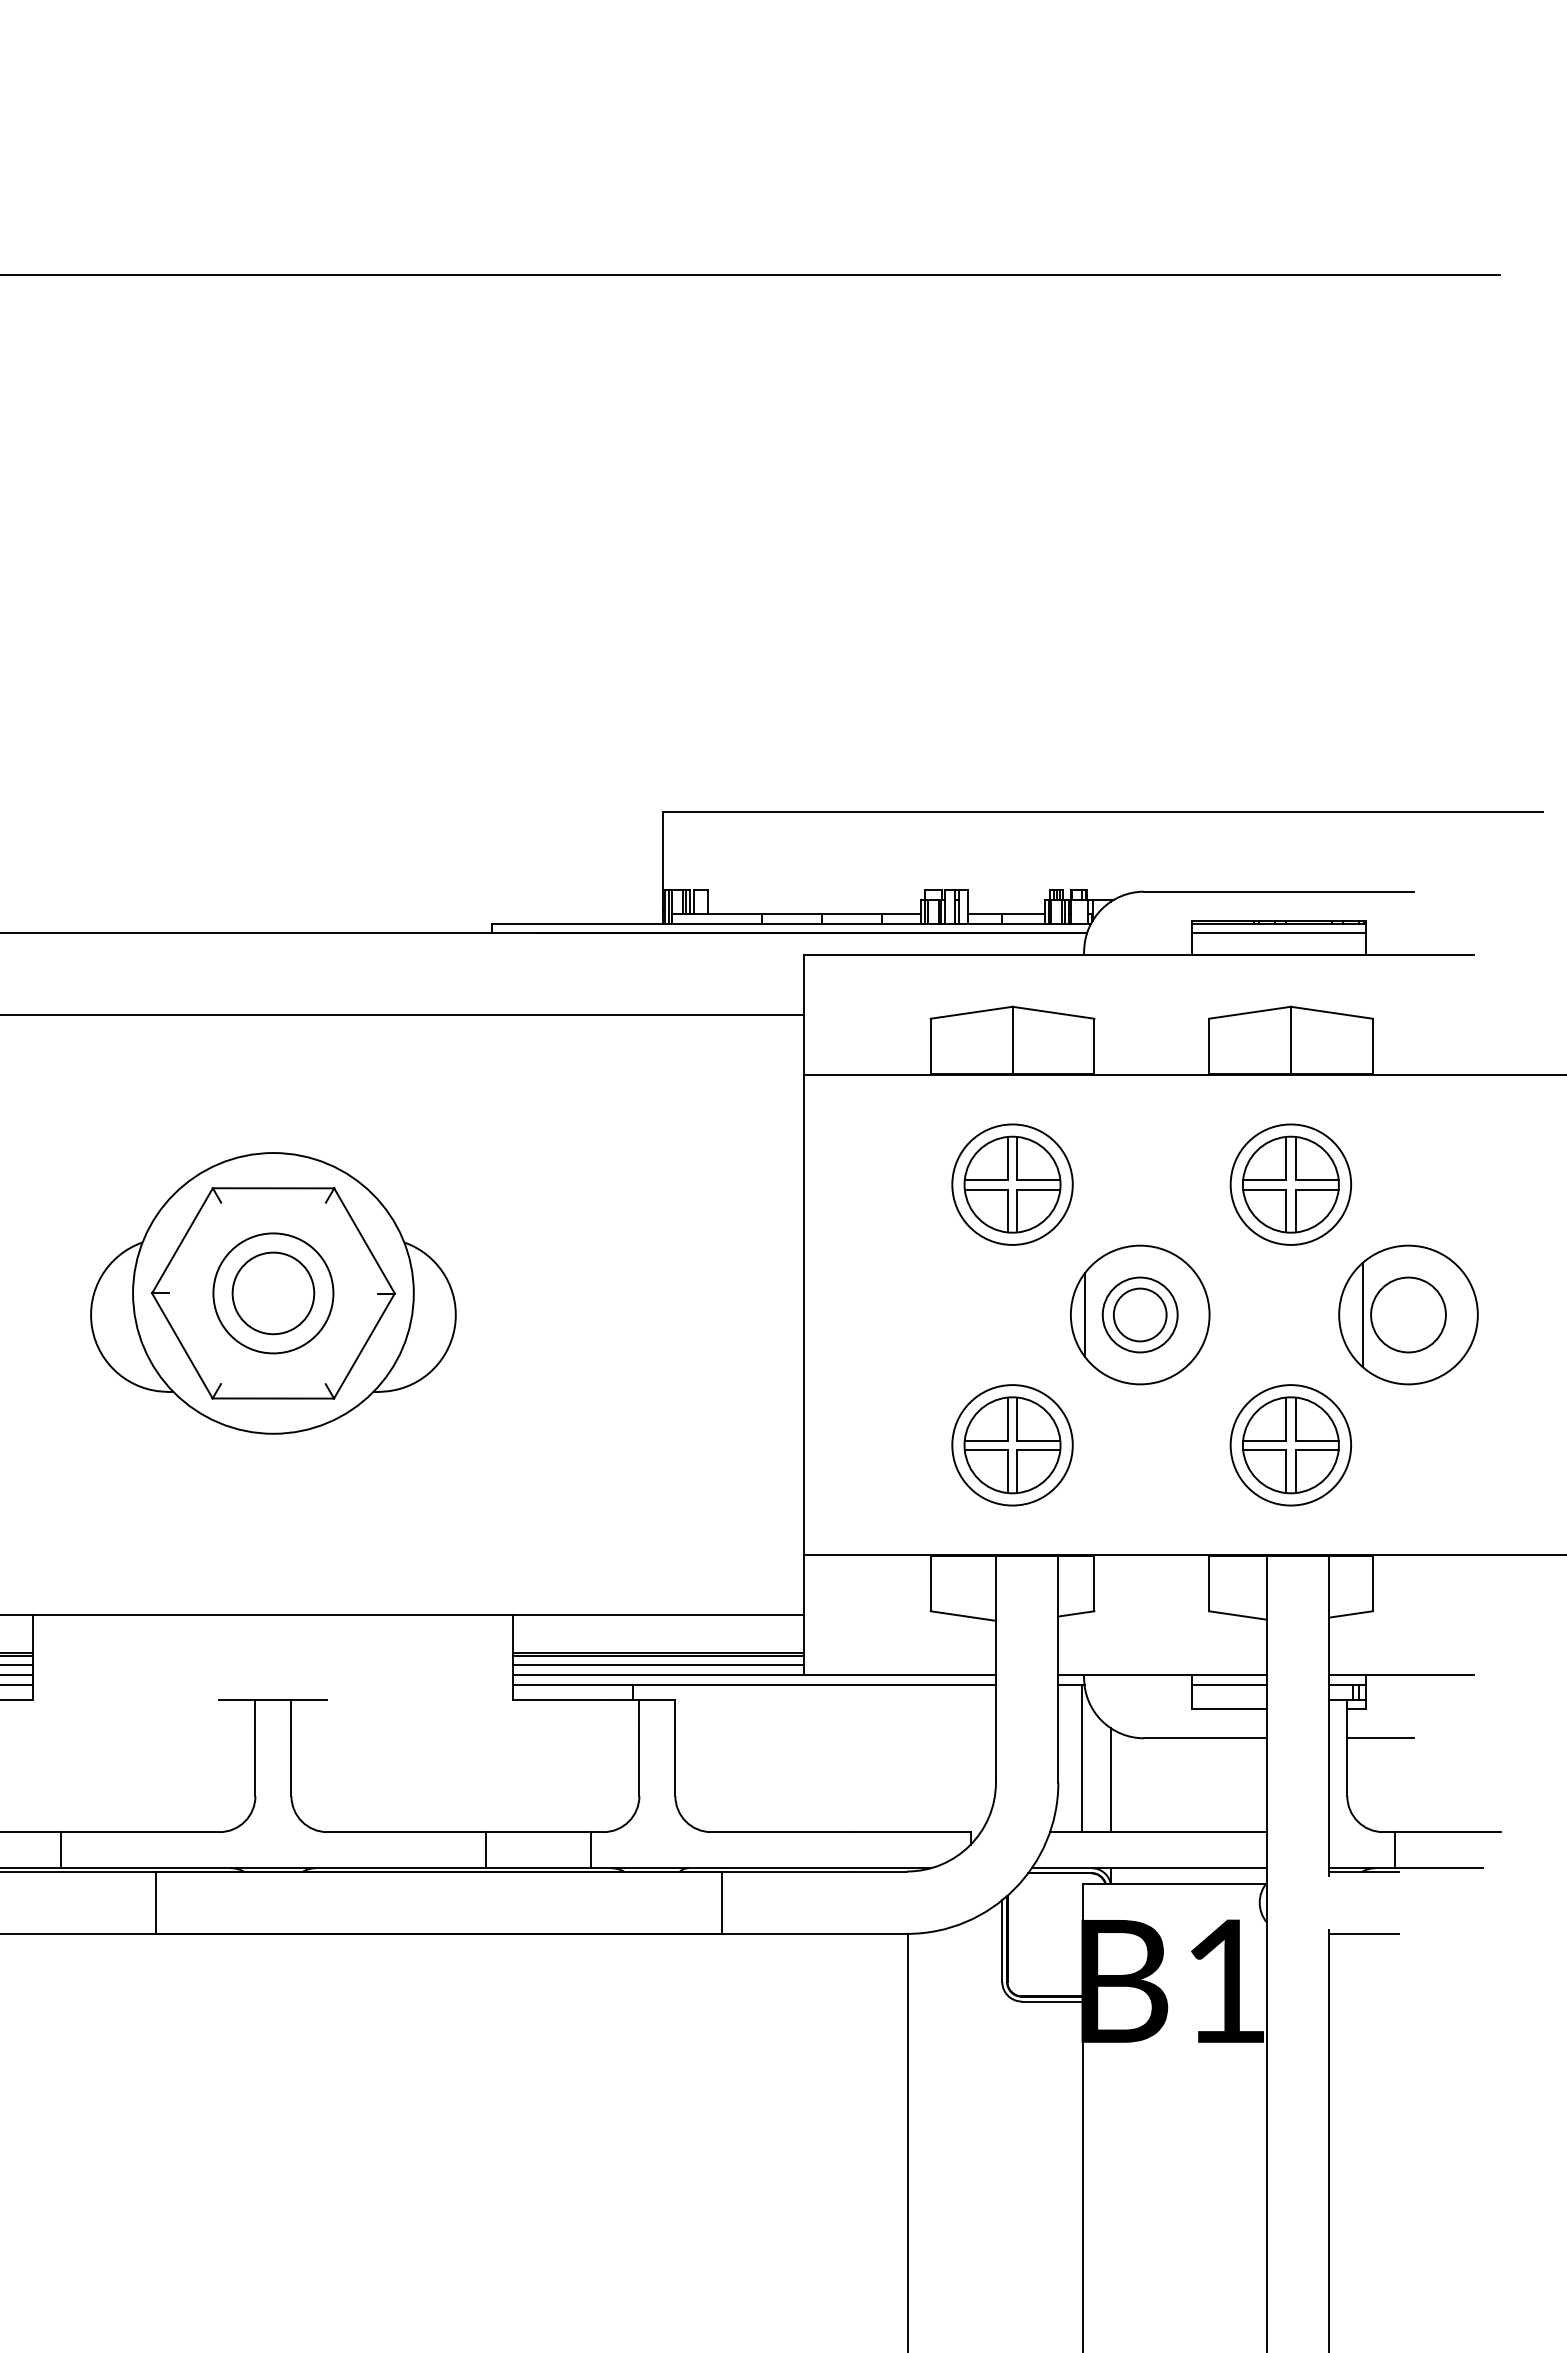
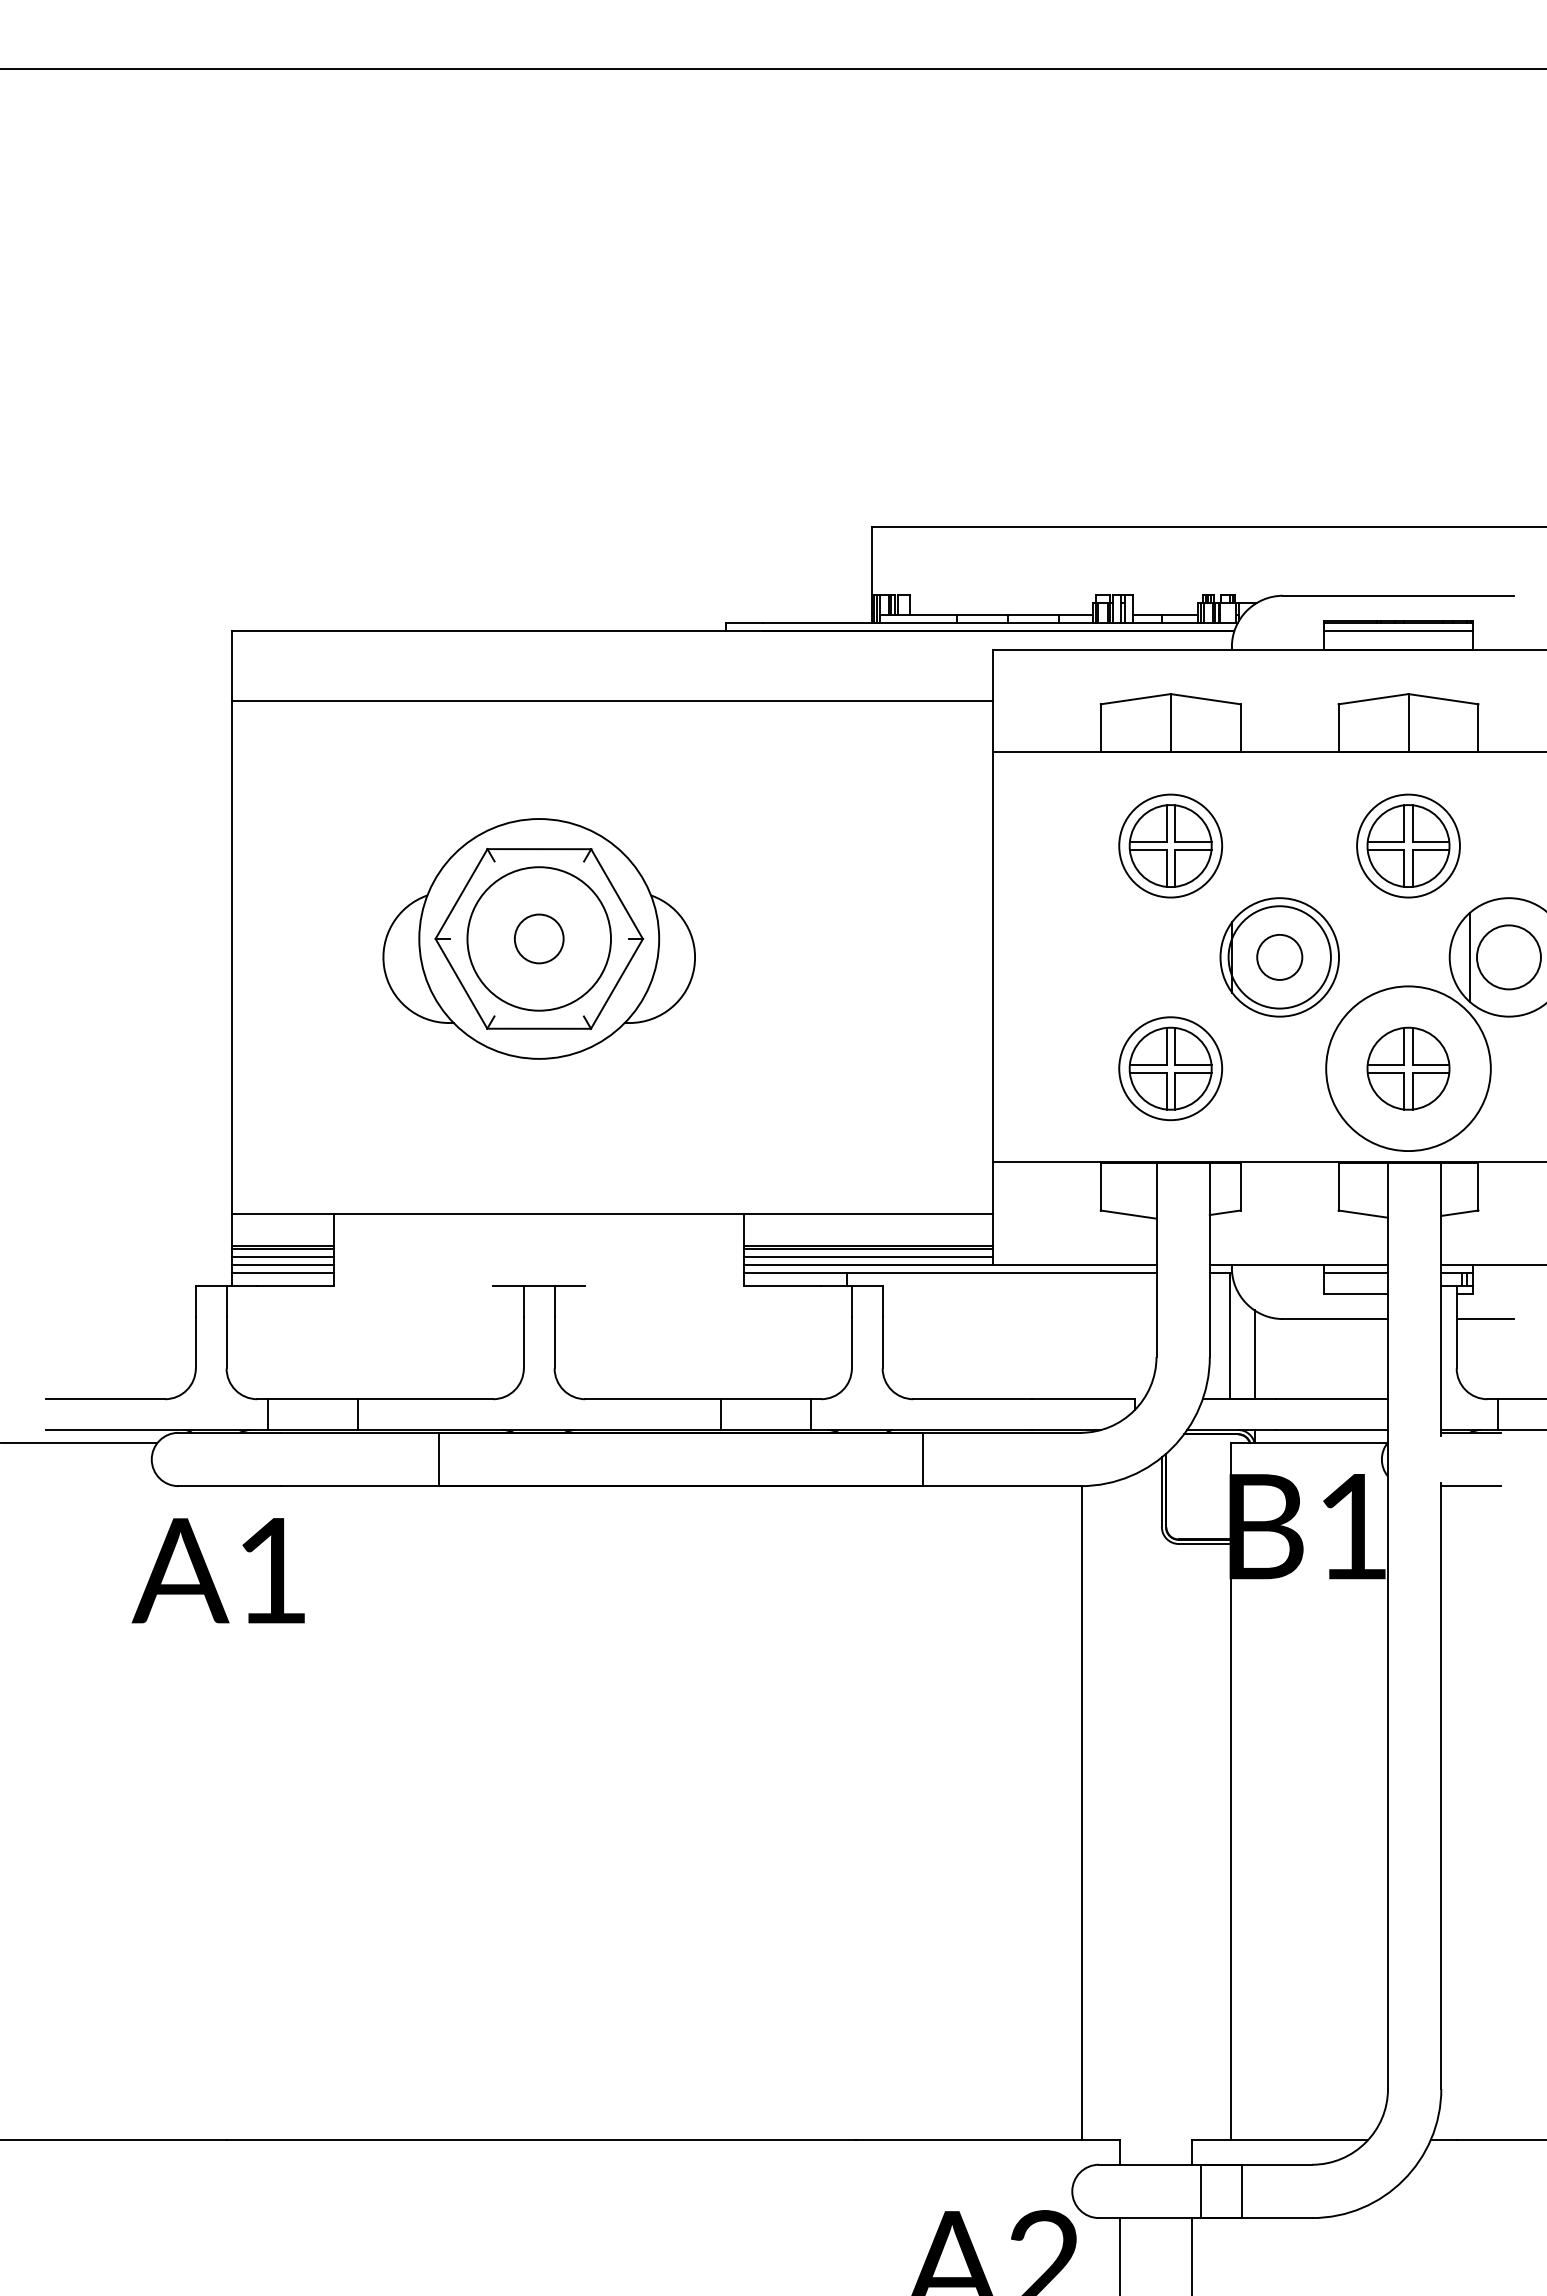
circle: (273, 1292) -> (539, 938), size x0.7
circle: (273, 1292) -> (539, 938), size x1.4
circle: (1139, 1315) -> (1279, 957), size x1.6
circle: (1290, 1445) -> (1408, 1068), size x1.6

